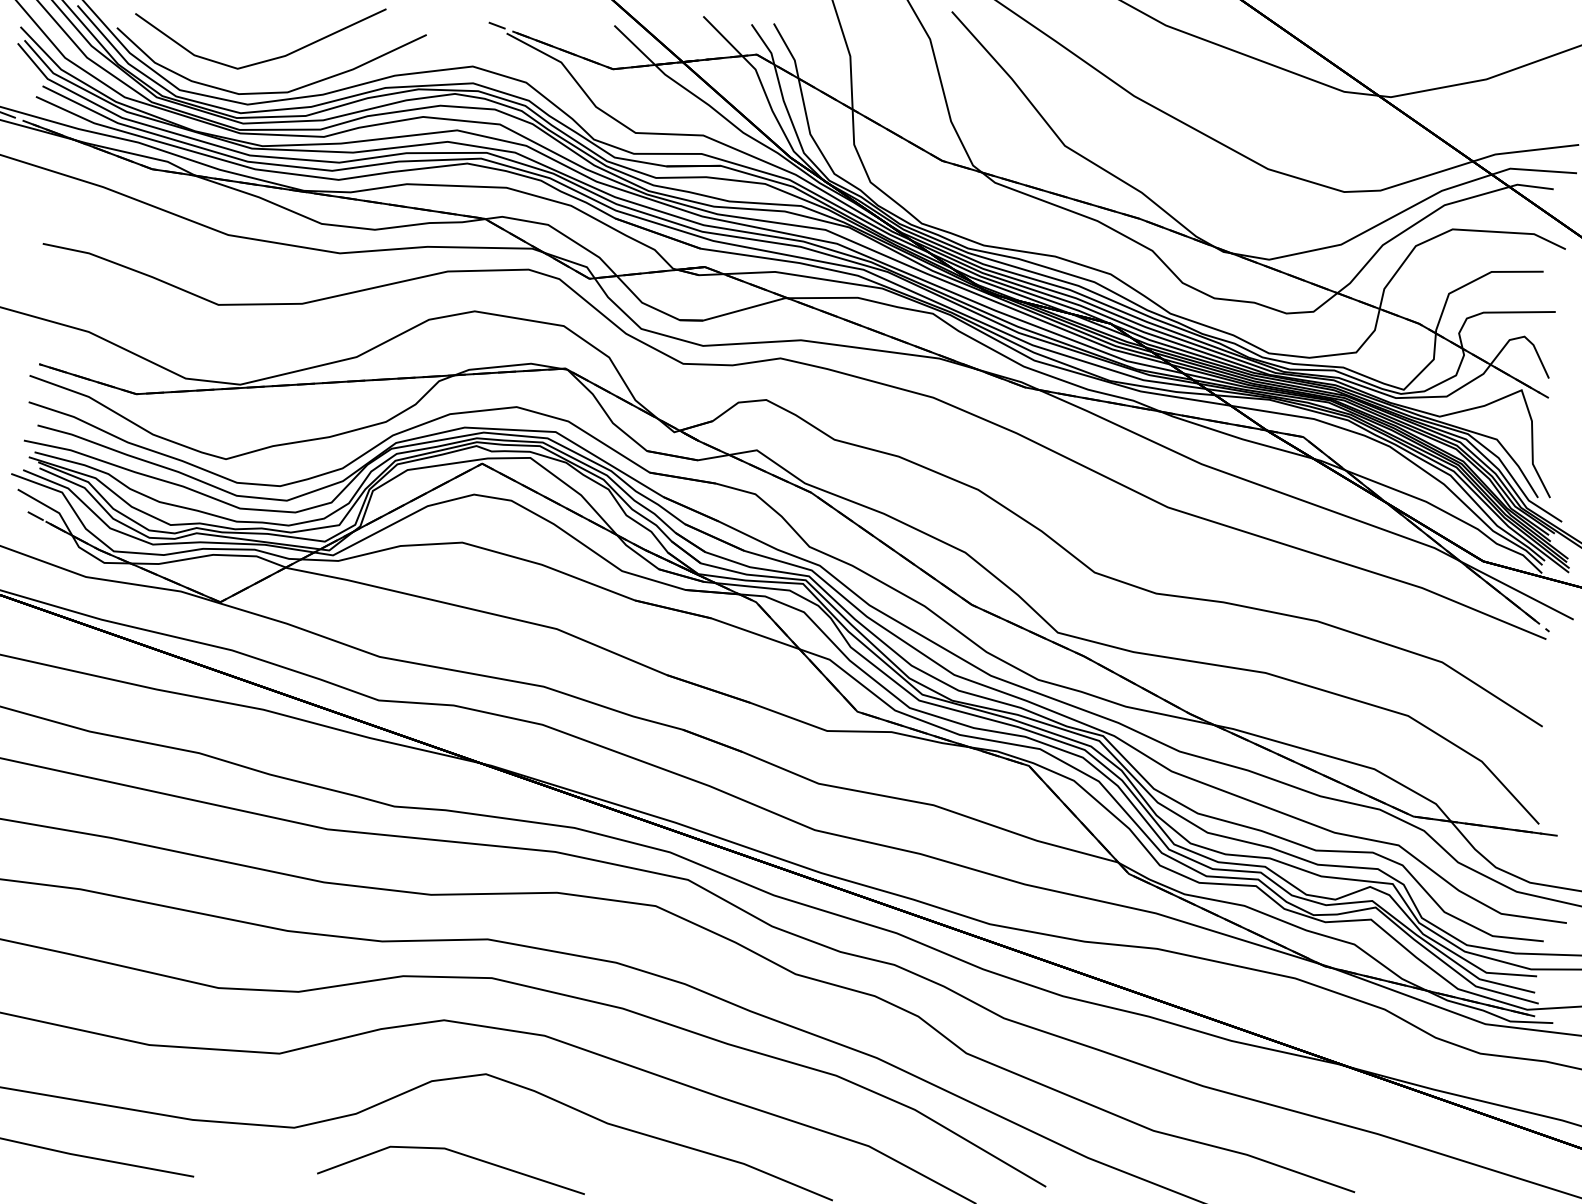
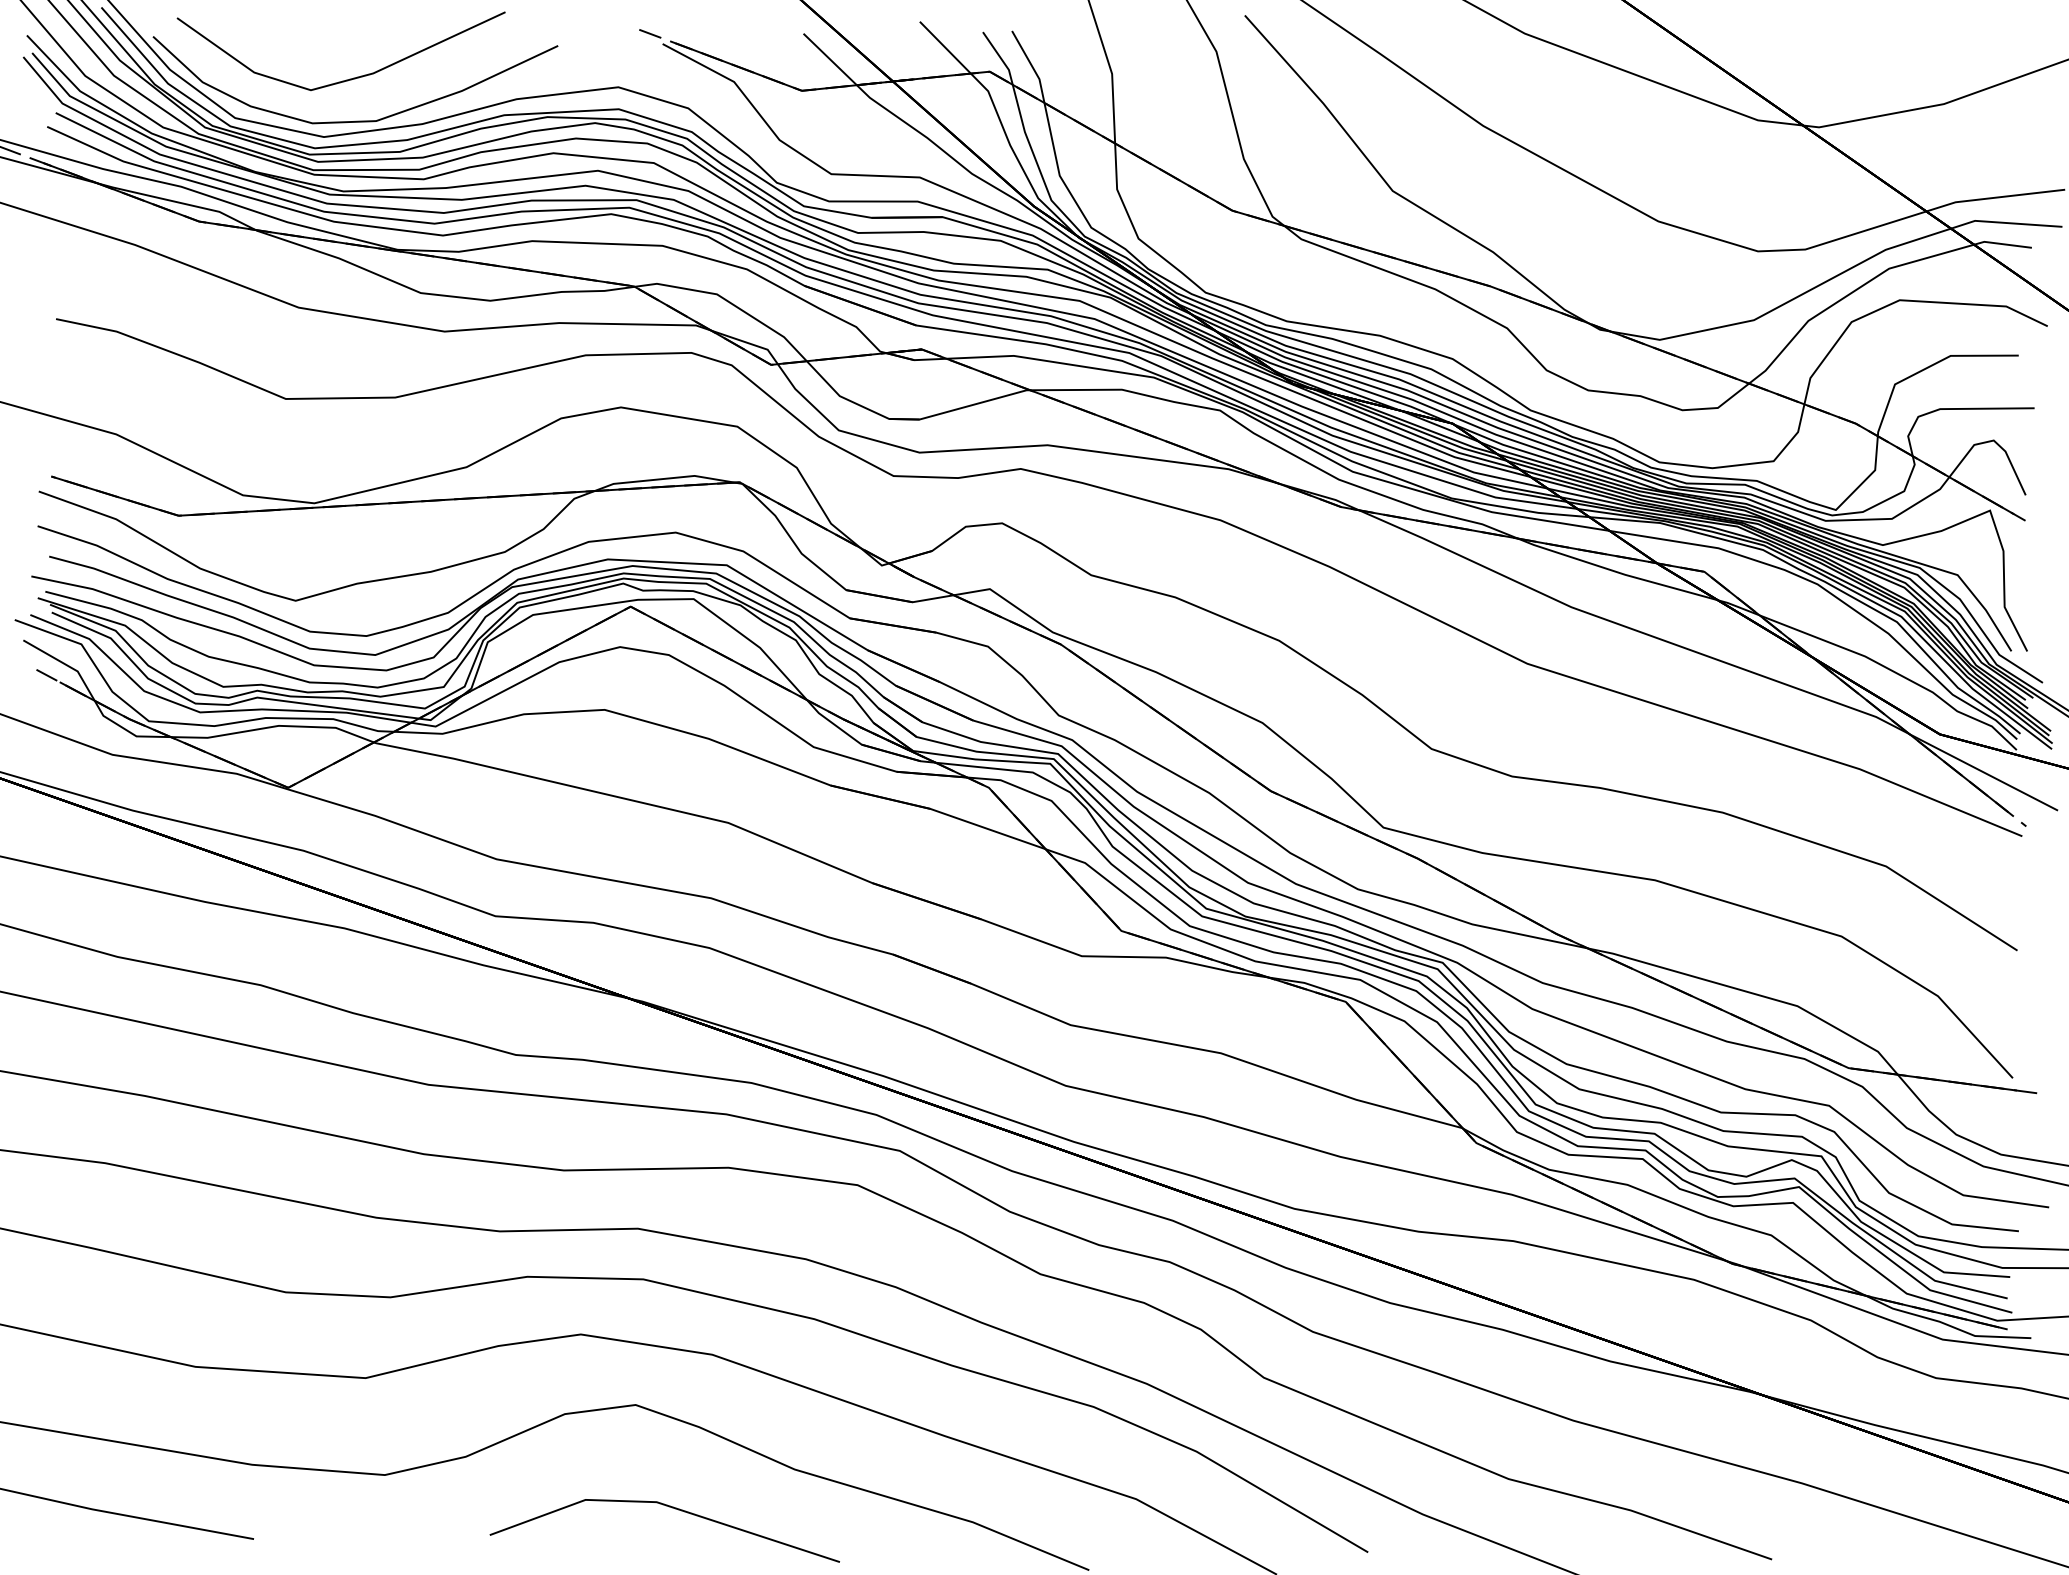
line: (456, 1153) -> (672, 1508), moved

